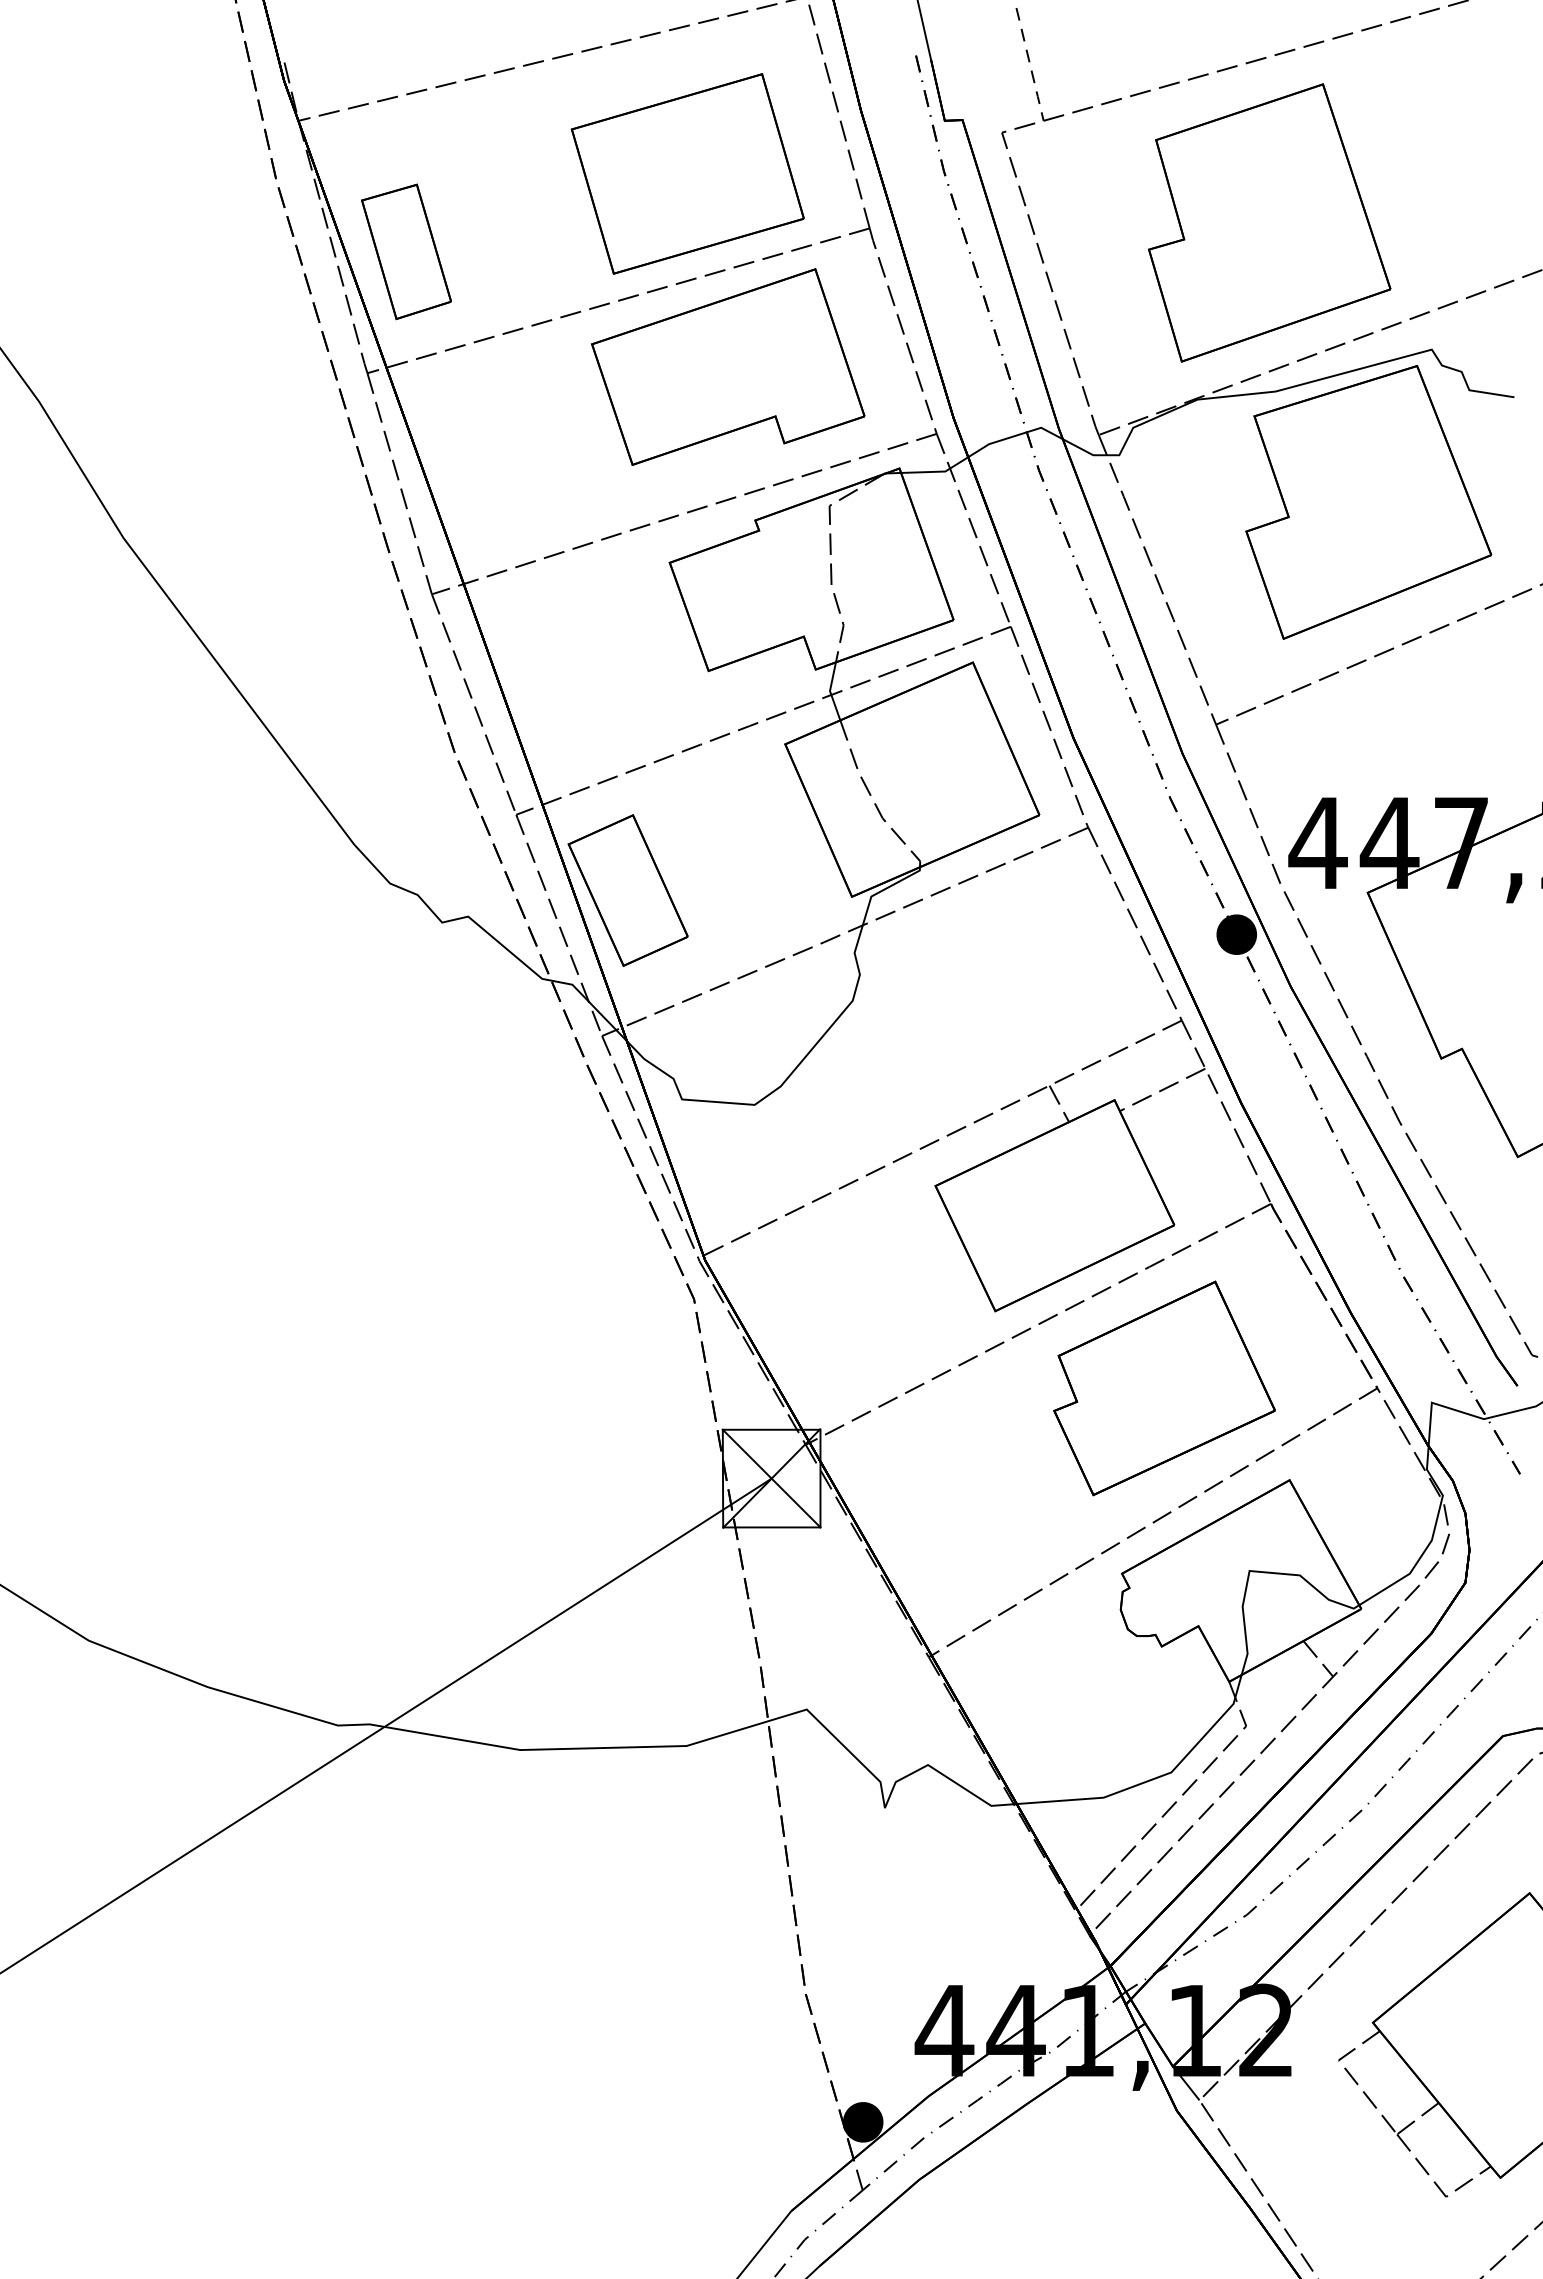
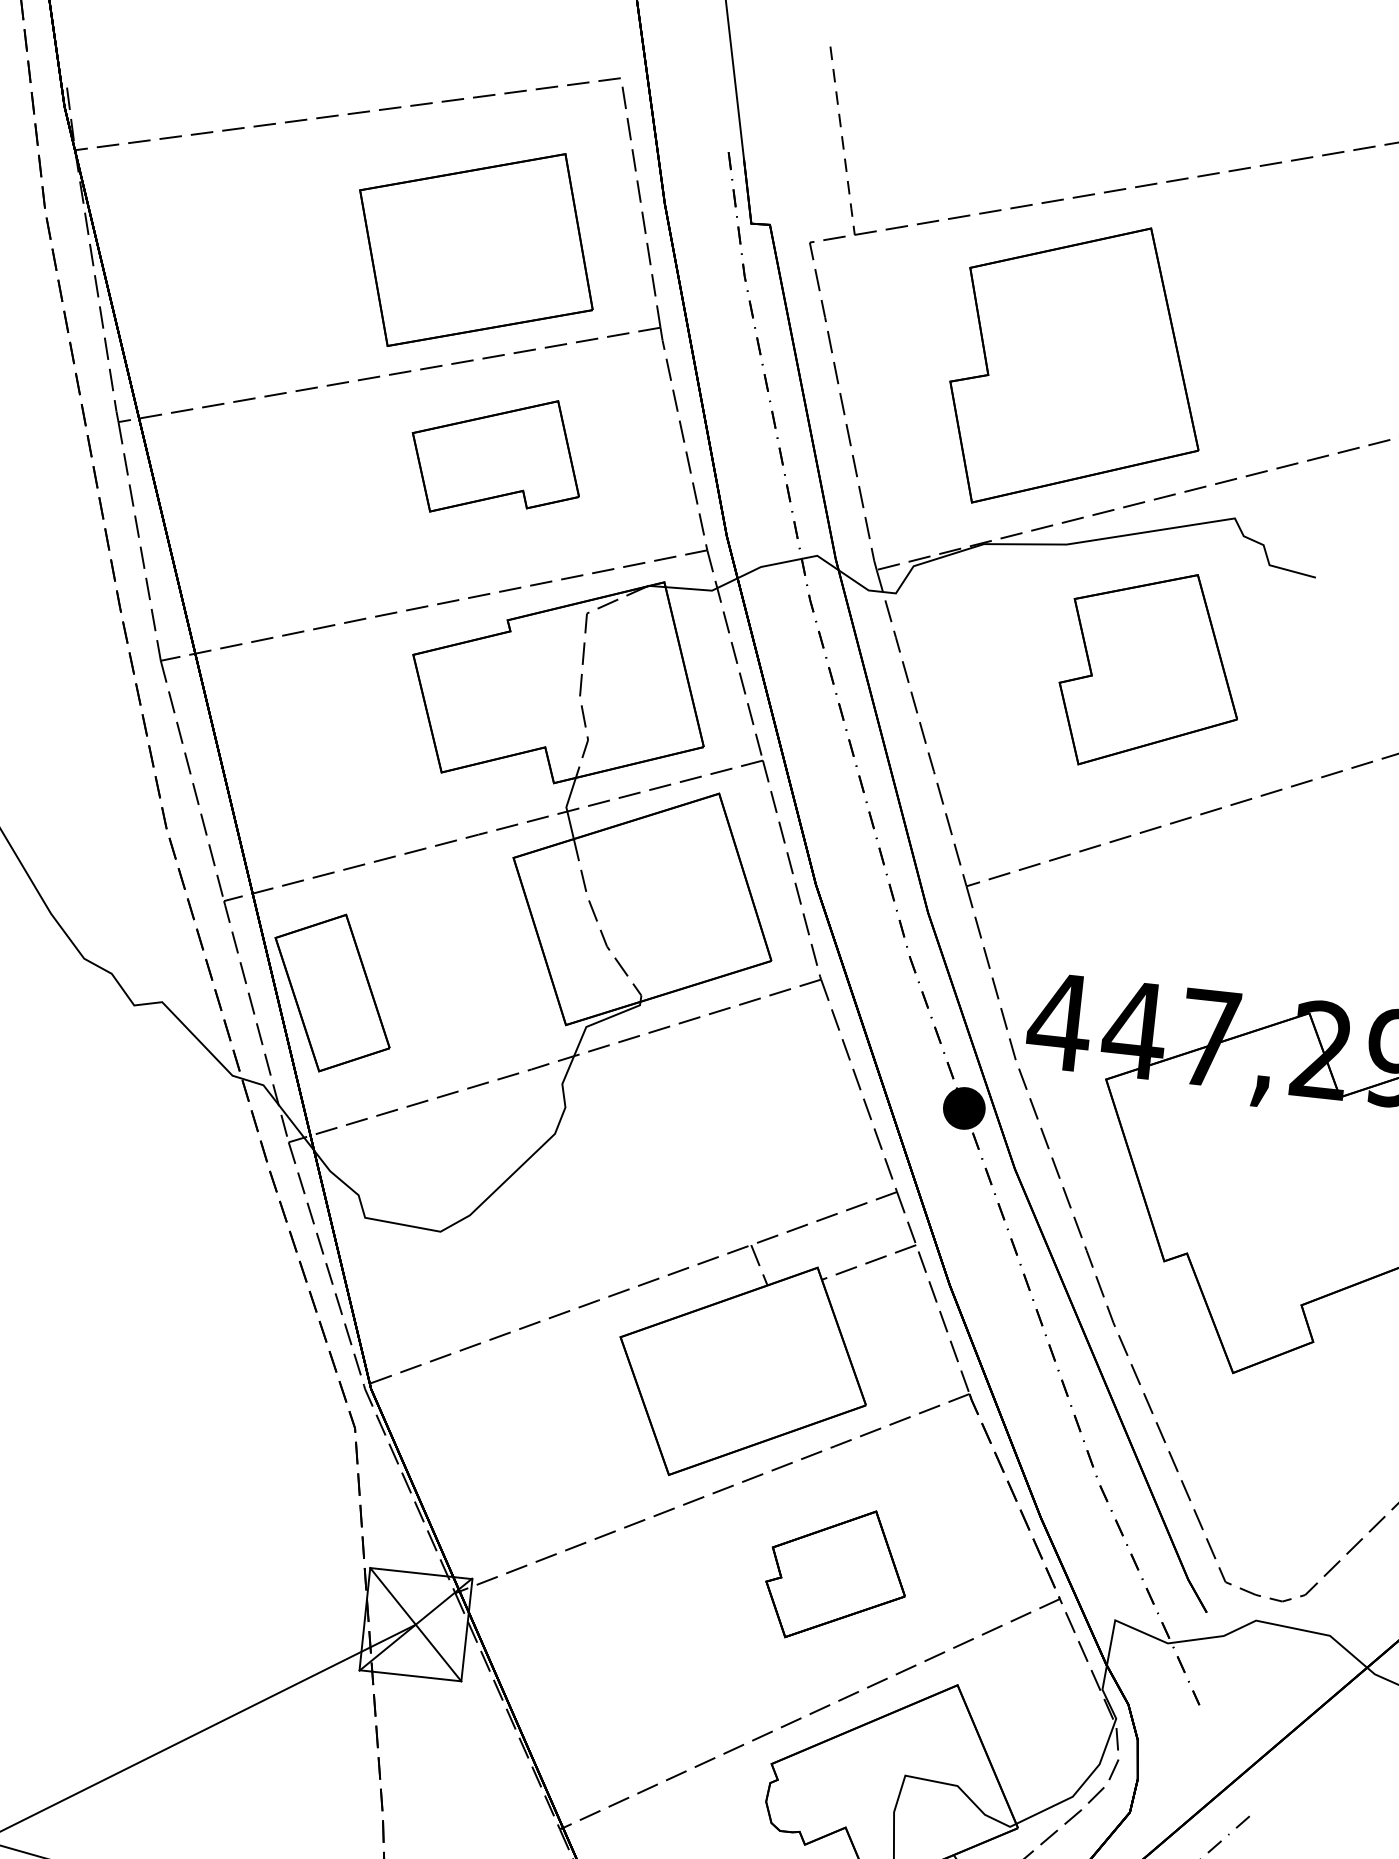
part: (406, 251) -> (173, 299), removed
part: (728, 366) -> (497, 456), size x0.6
part: (1368, 502) -> (1151, 671), size x0.7
part: (1164, 1388) -> (837, 1575), size x0.6

